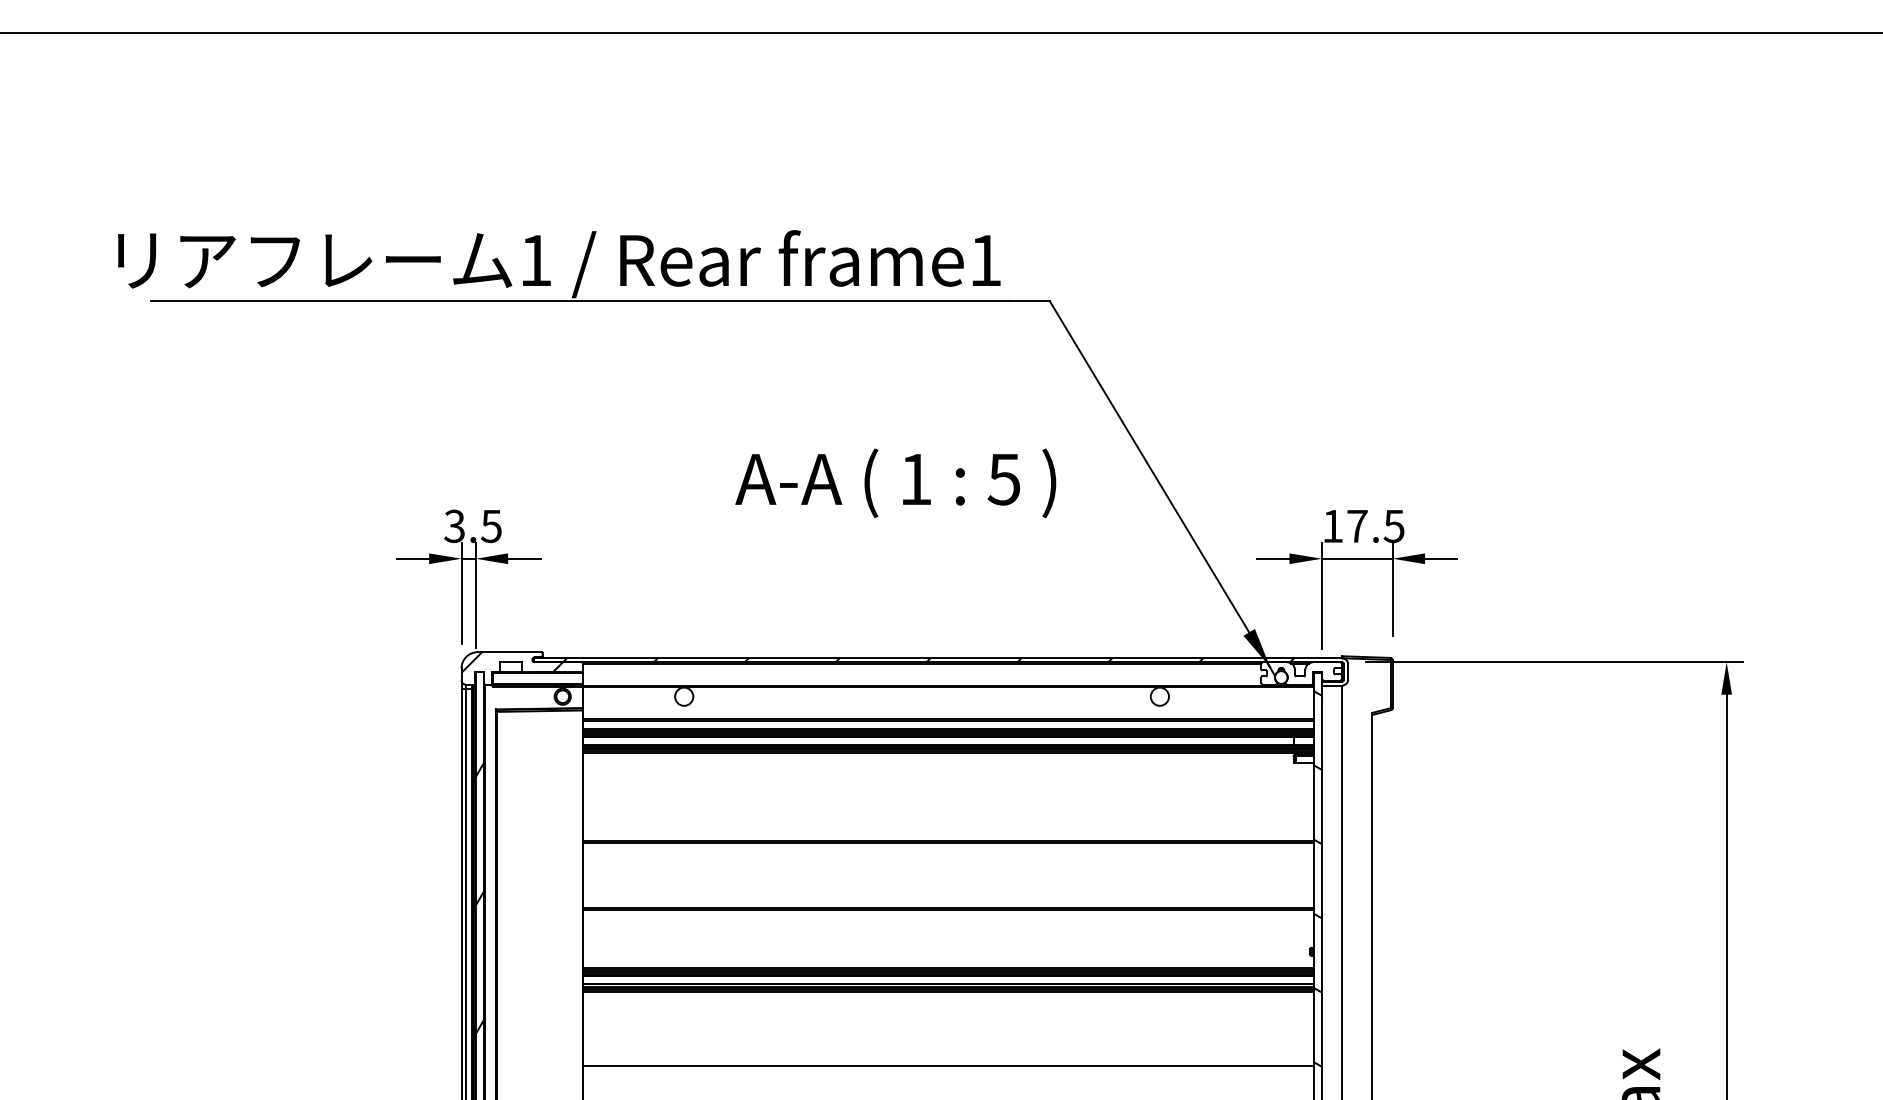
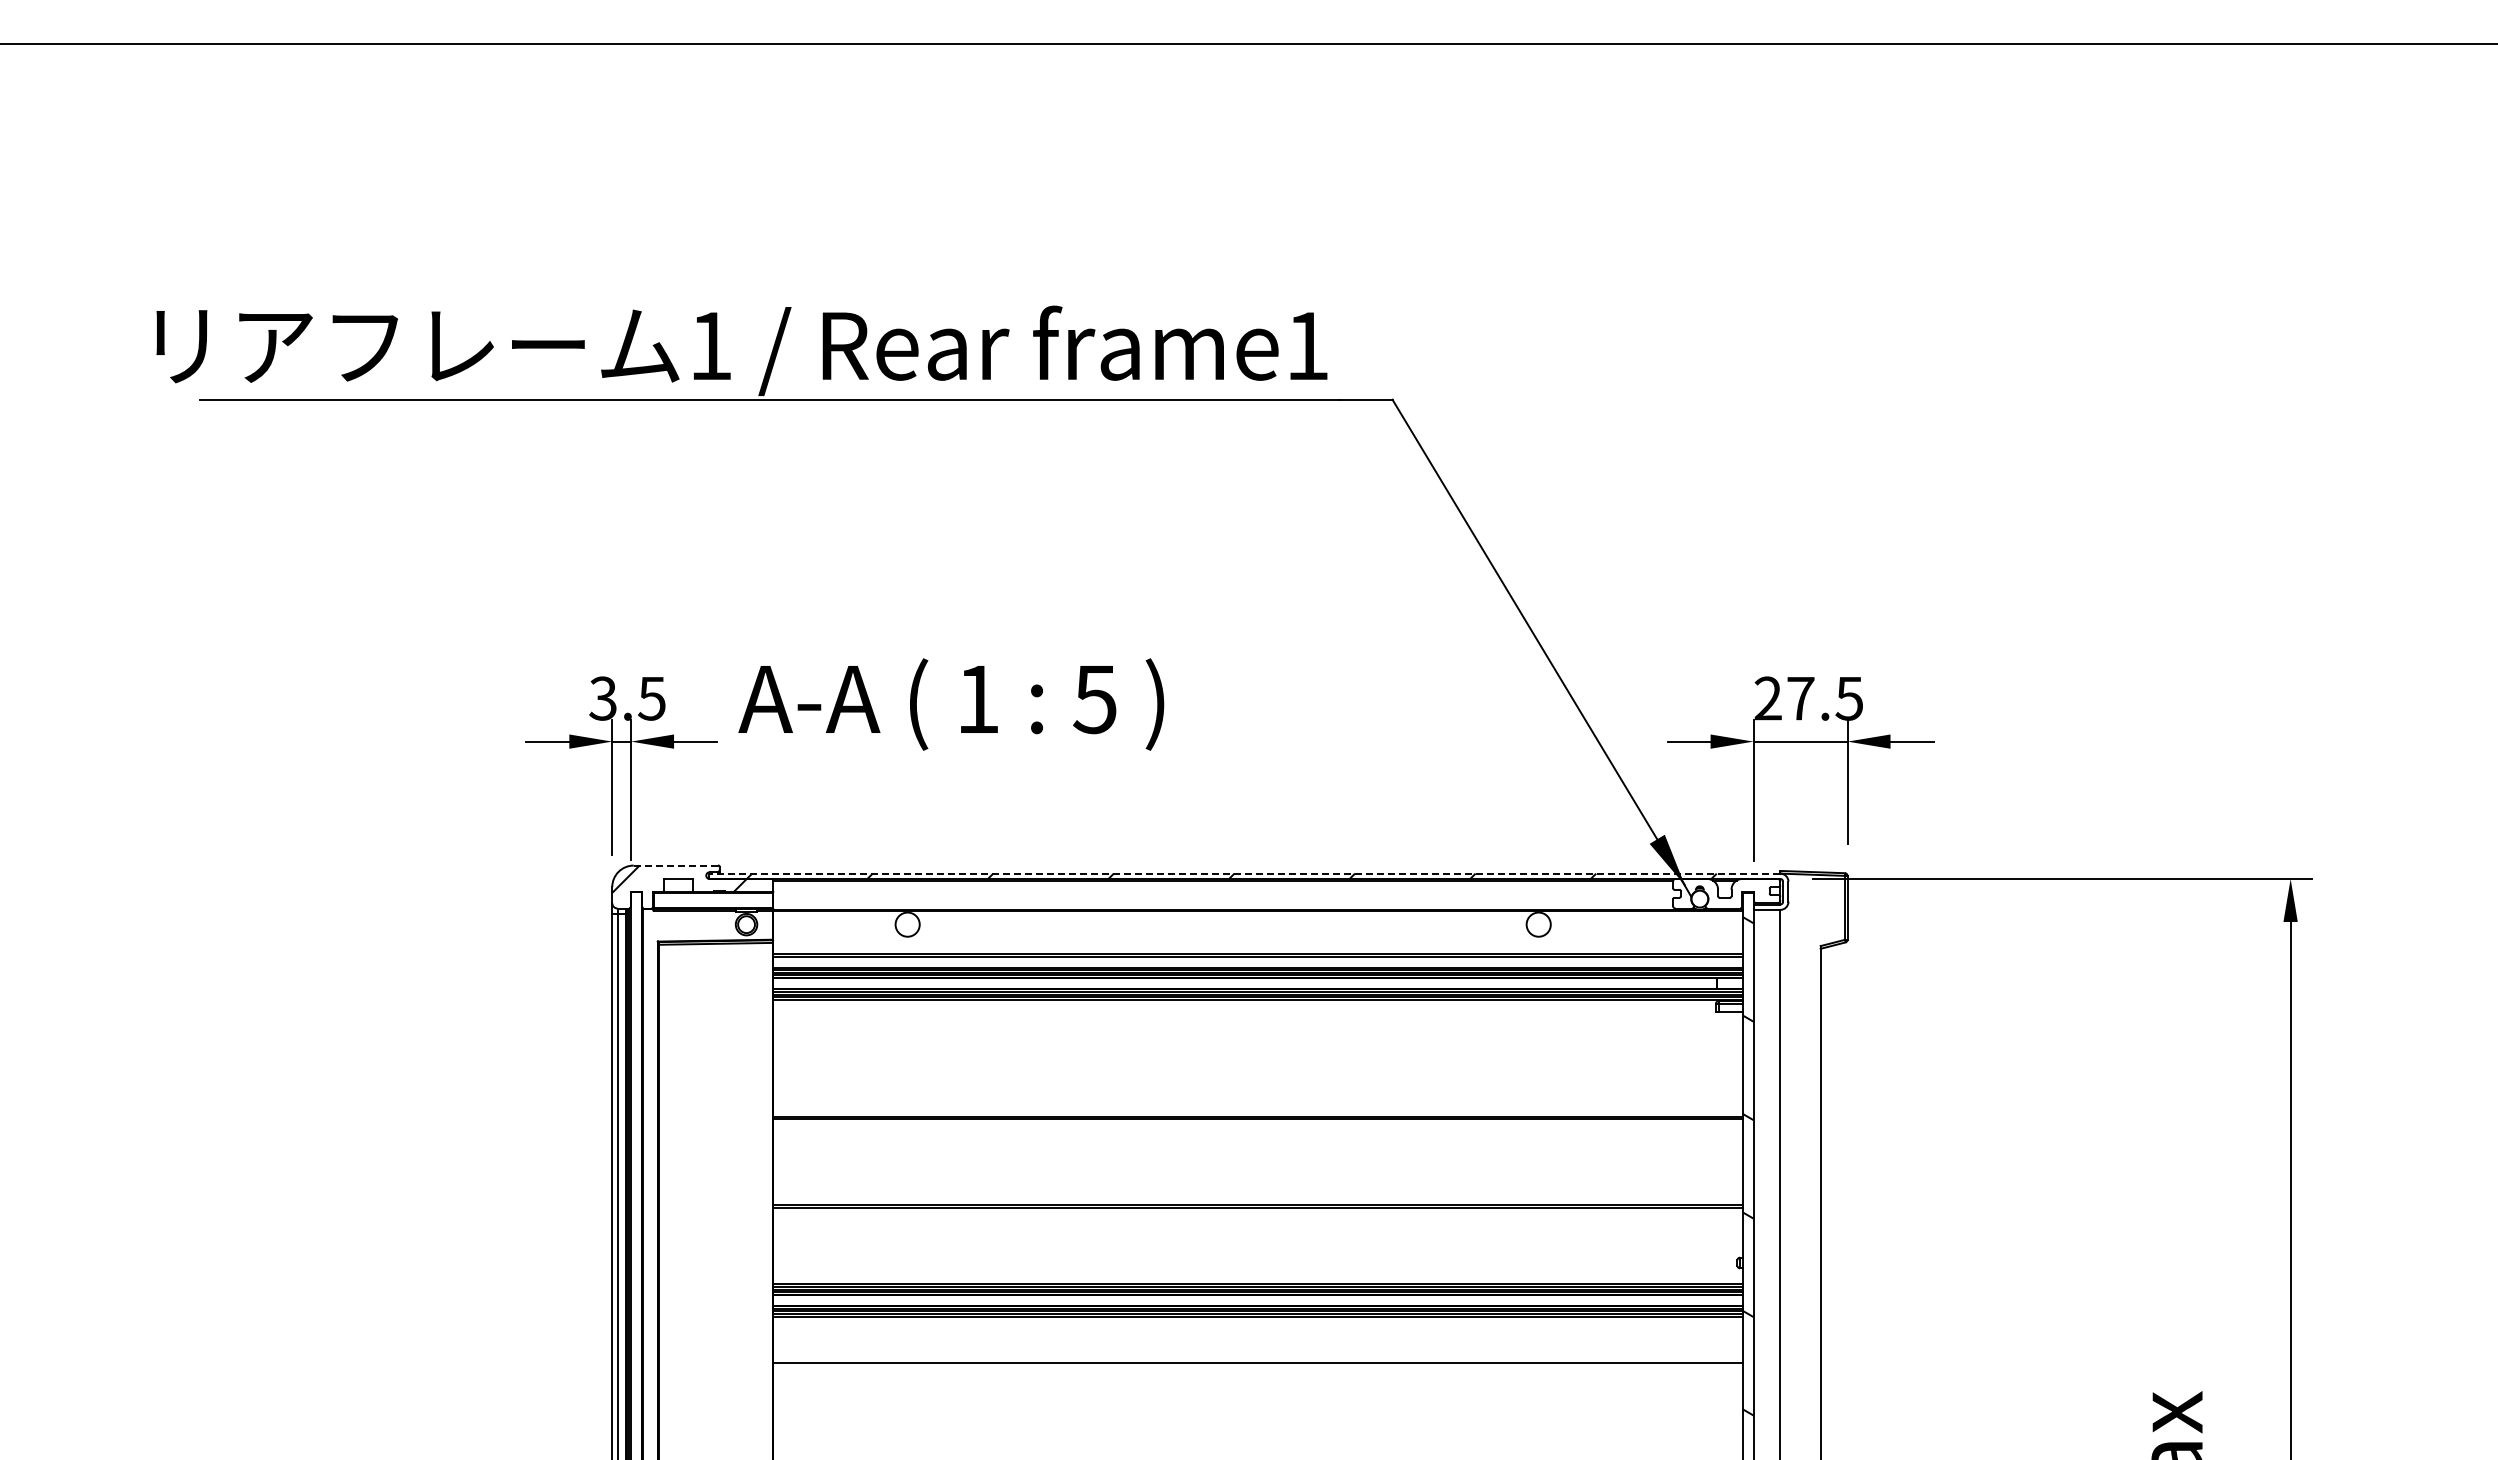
text: (895, 483) -> (951, 704), moved
text: (1332, 526) -> (1767, 698), 17.5 -> 27.5
line: (509, 652) -> (675, 865), solid -> dashed
line: (938, 658) -> (1244, 873), solid -> dashed
hatch: (479, 898) -> (636, 1192), removed
line: (947, 1065) -> (1257, 1362), moved

